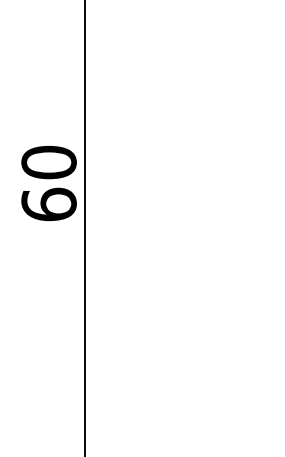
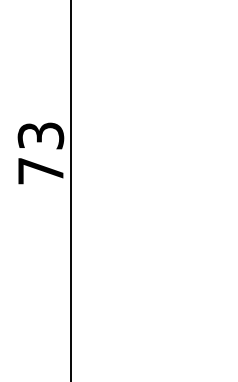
text: (48, 183) -> (40, 153), 60 -> 73

